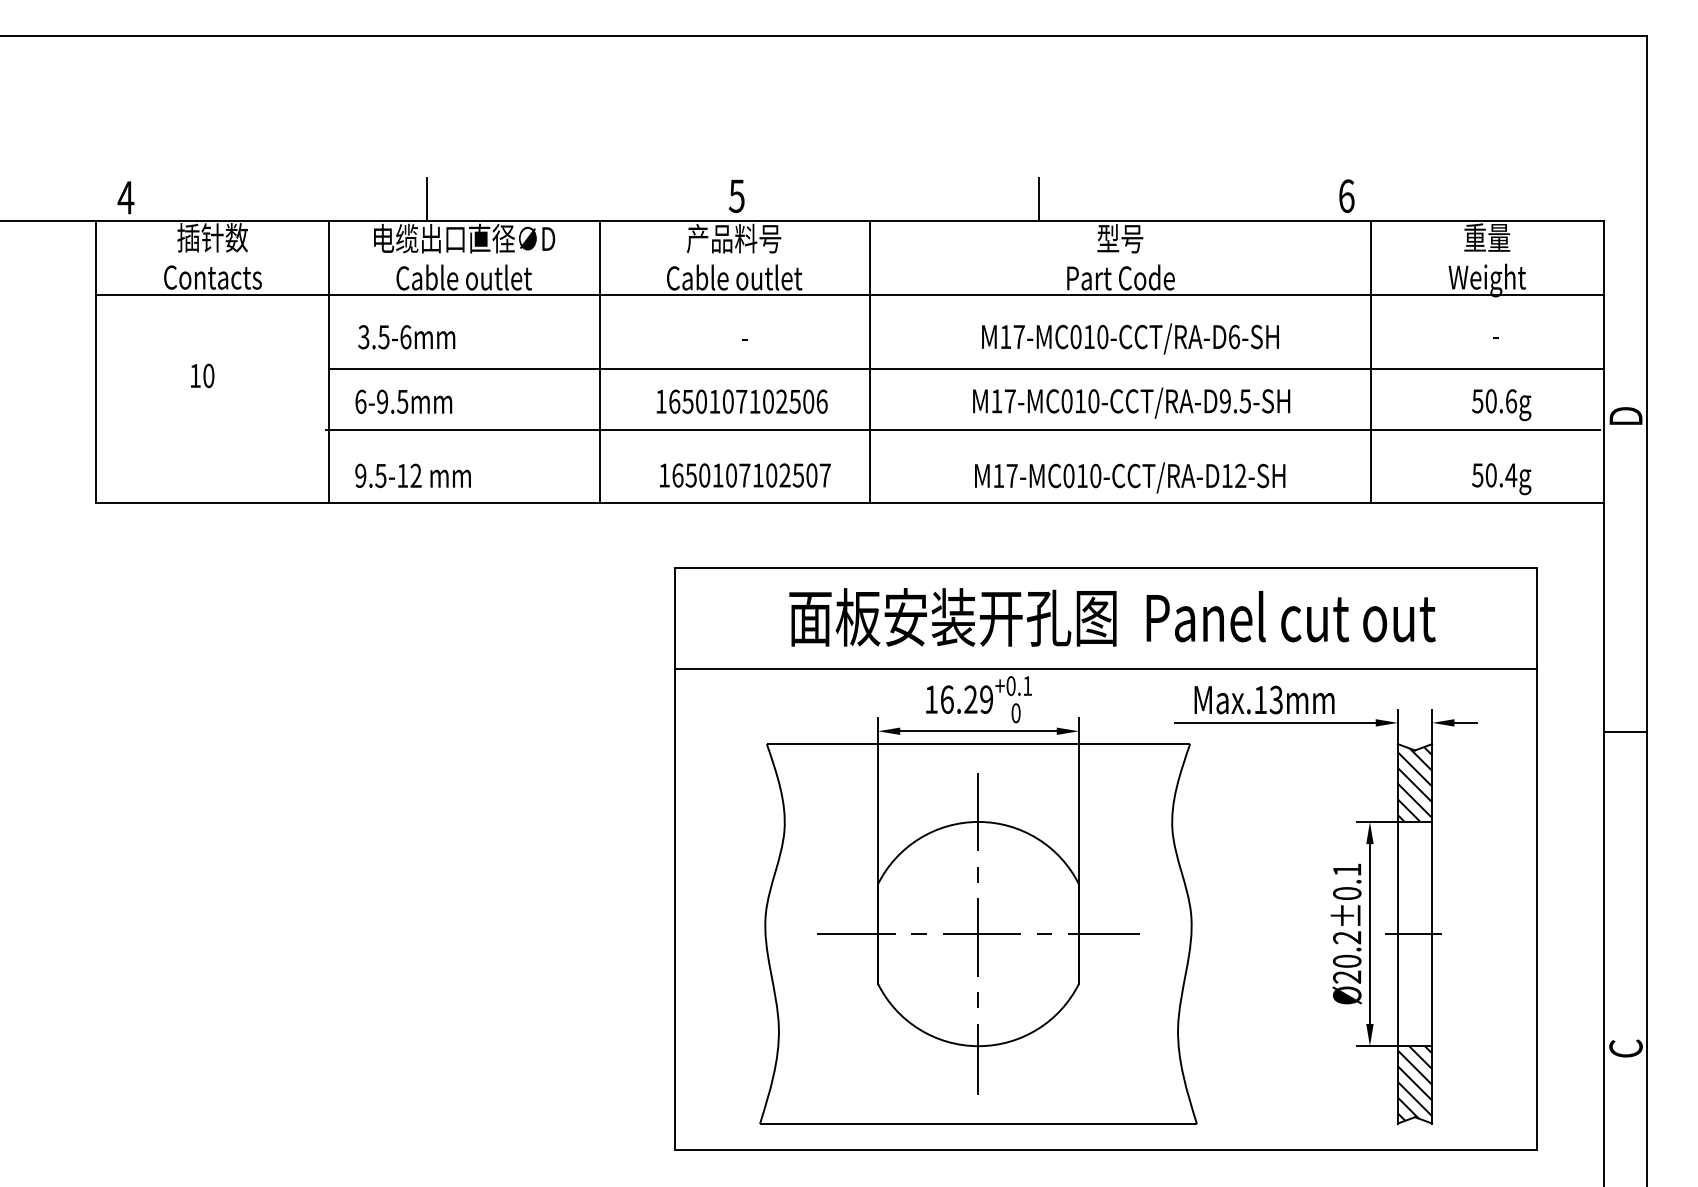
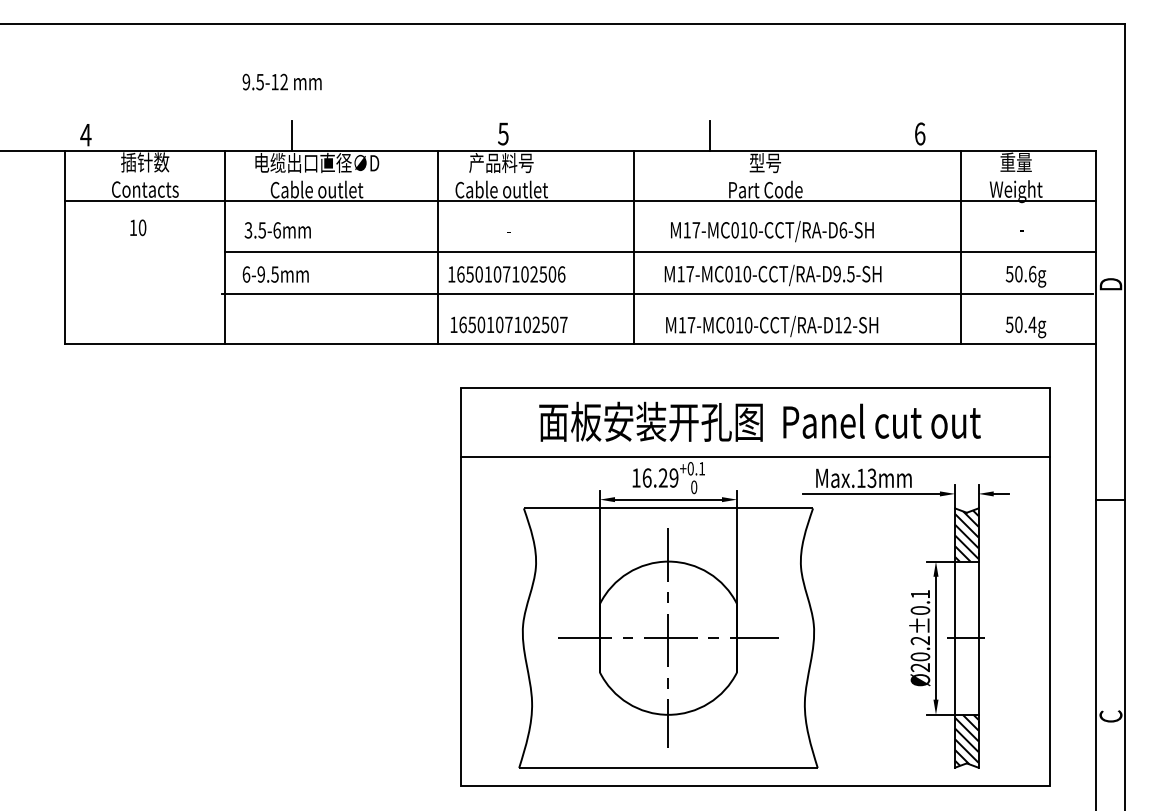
line: (599, 360) -> (437, 246), moved
line: (870, 360) -> (634, 246), moved
line: (1370, 360) -> (961, 246), moved
text: (202, 375) -> (138, 227), moved
text: (412, 474) -> (281, 81), moved

